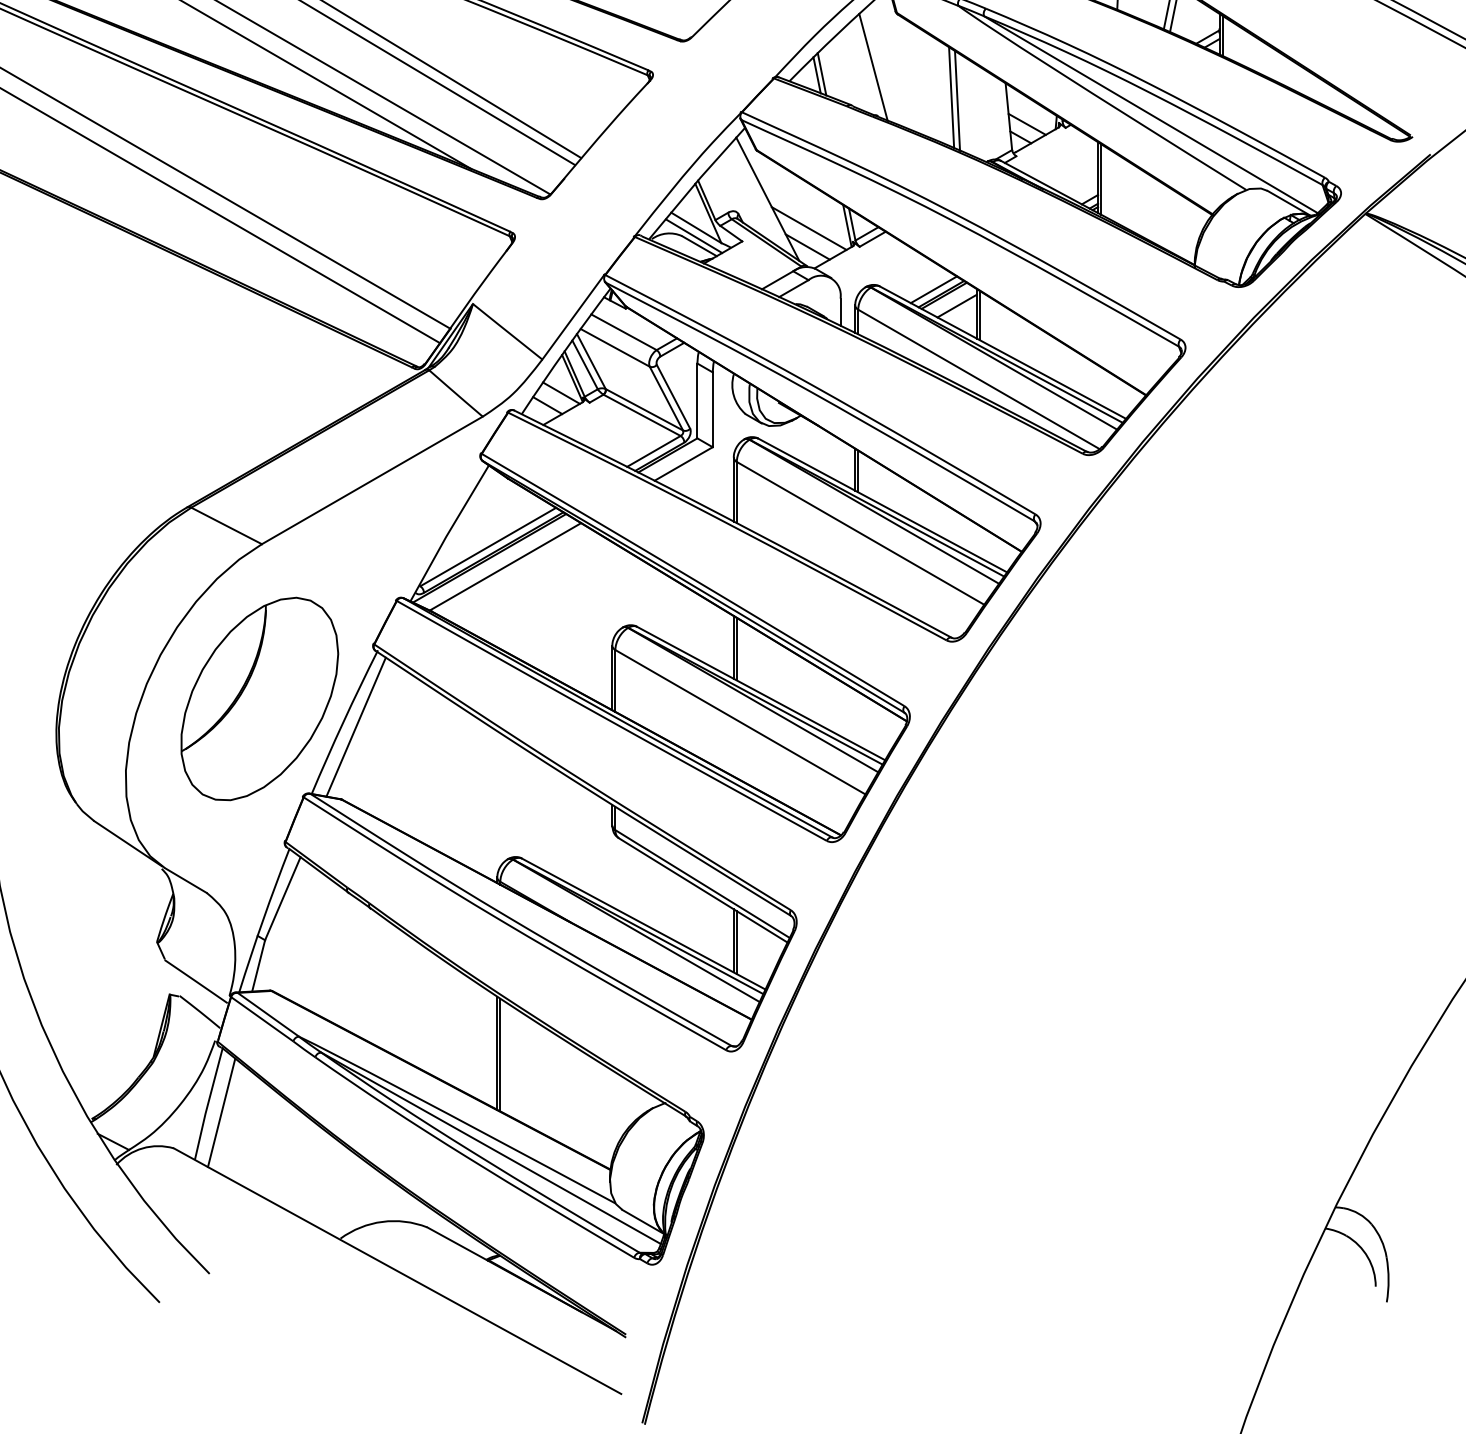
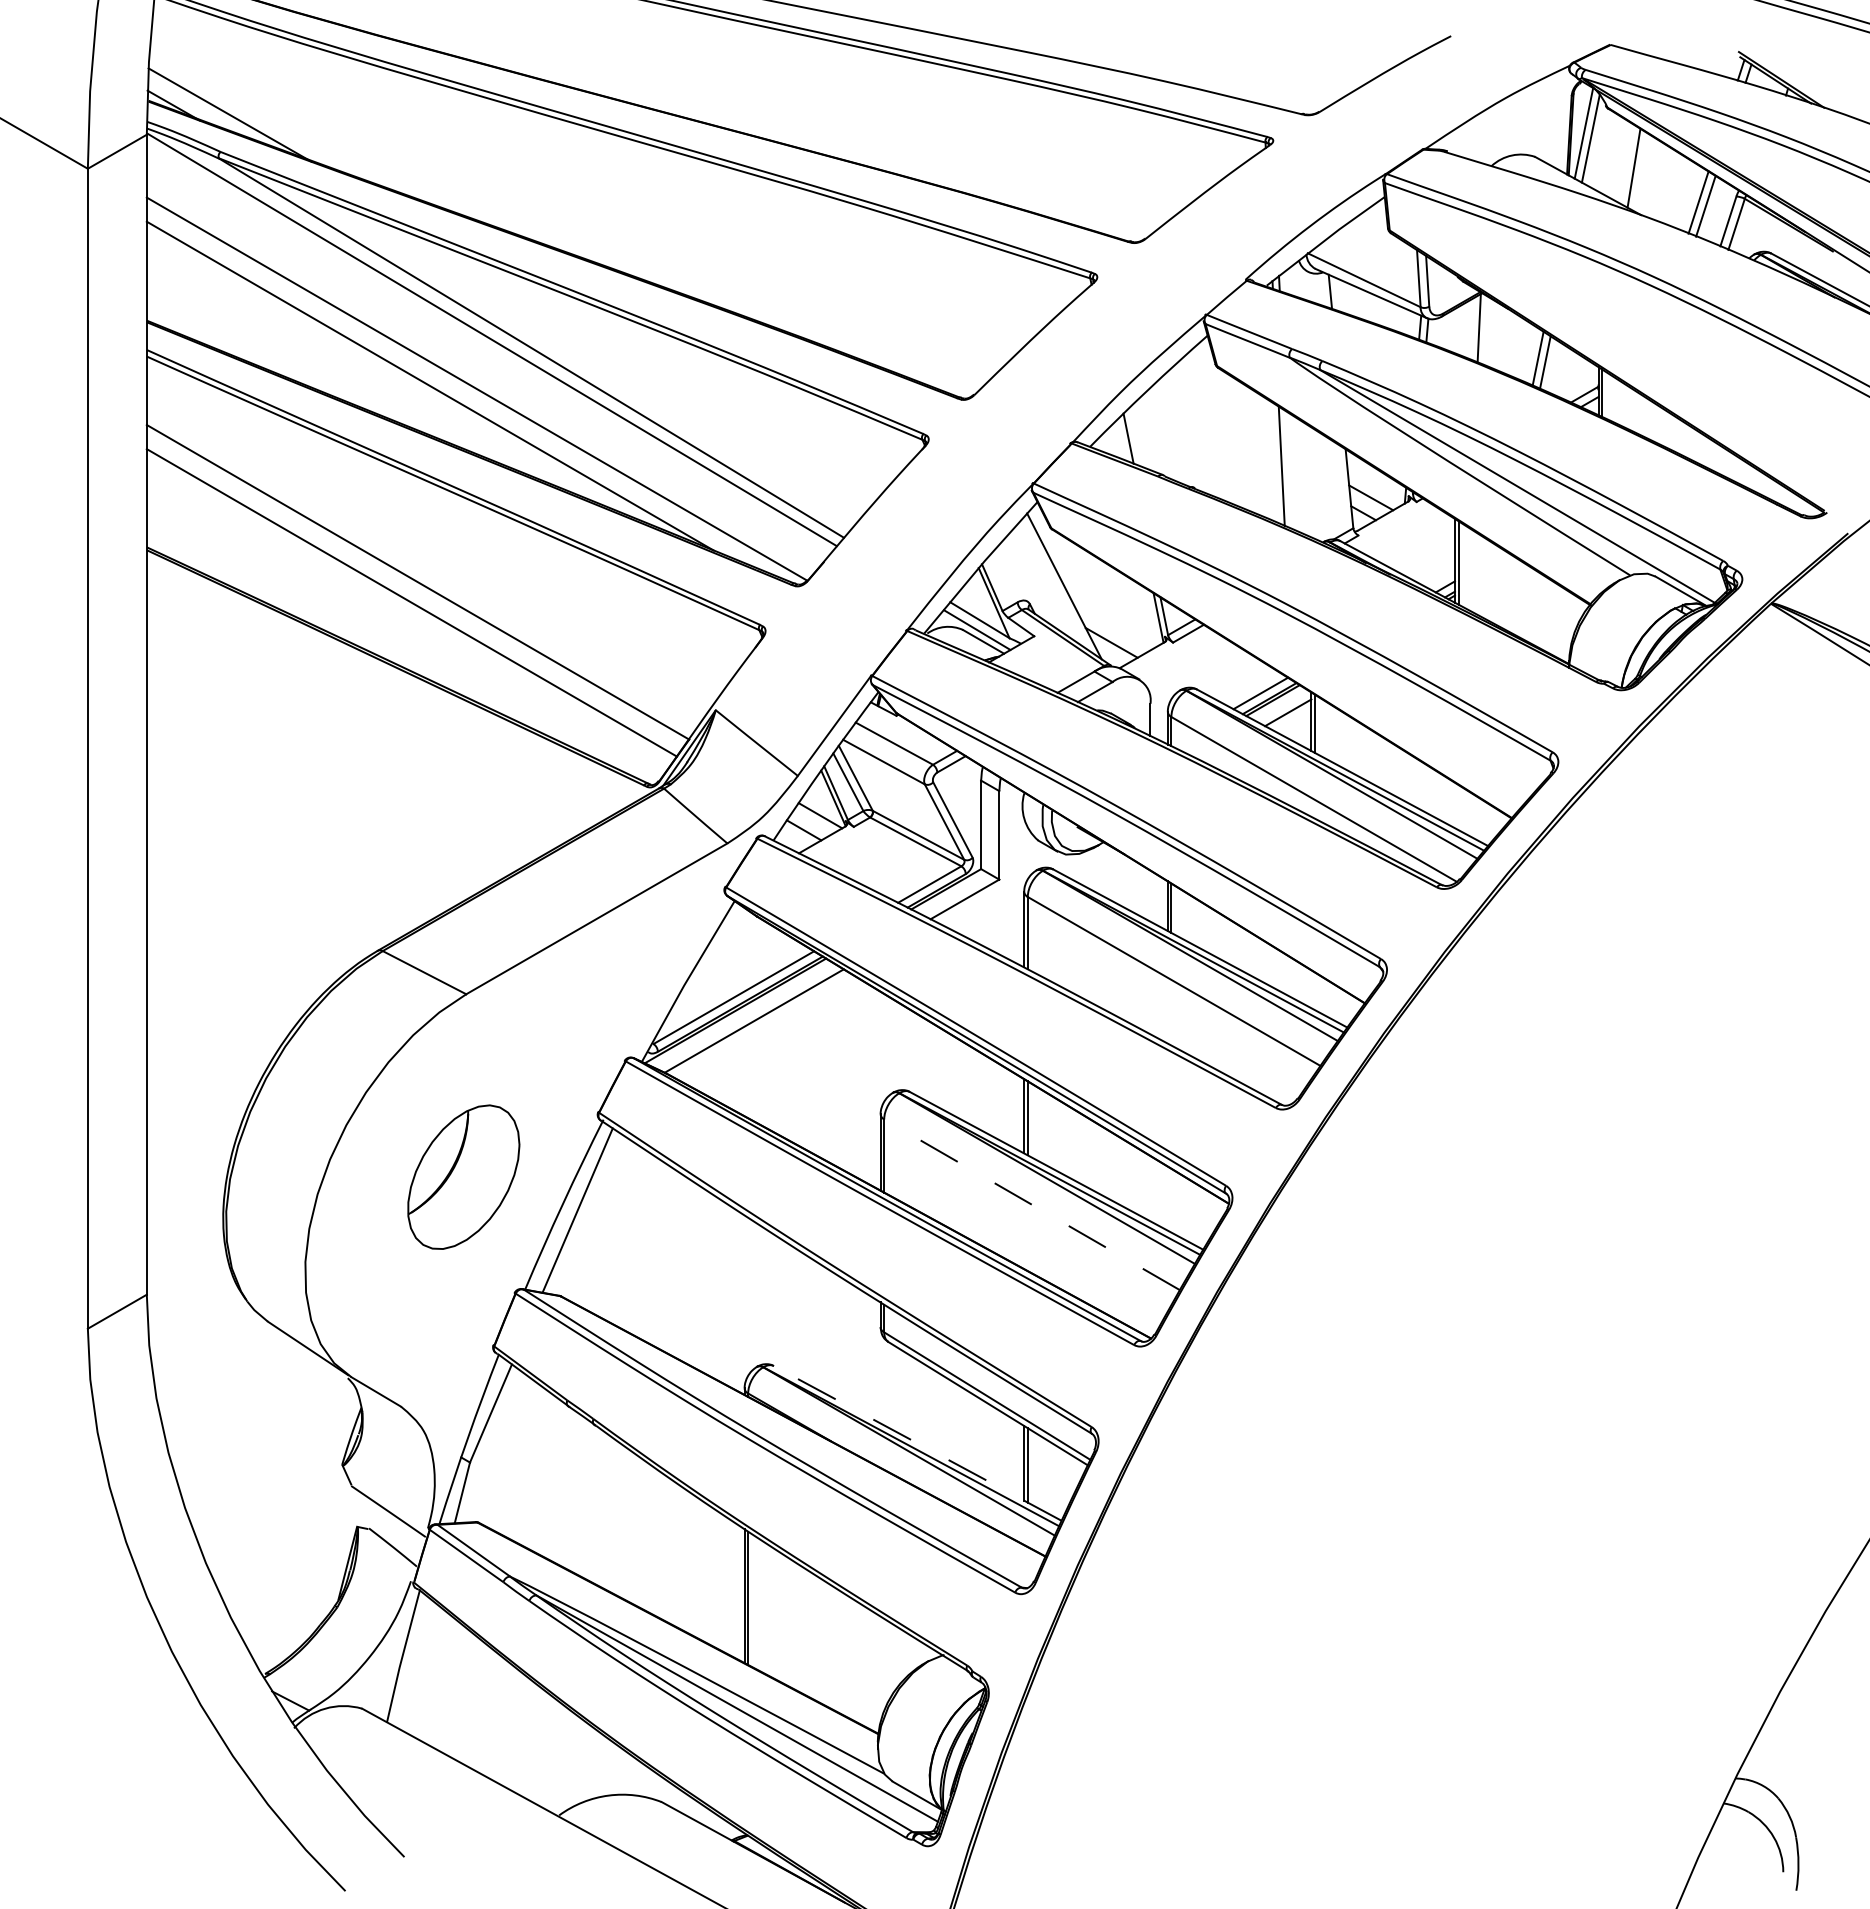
line: (873, 67) -> (1189, 430), removed
line: (816, 75) -> (1122, 439), removed
line: (957, 101) -> (1288, 470), removed
line: (809, 228) -> (1113, 620), removed
part: (259, 698) -> (463, 1176), size x0.6
line: (740, 721) -> (1032, 1204), solid -> dashed
line: (643, 924) -> (917, 1443), solid -> dashed
line: (221, 1112) -> (418, 1666), removed

